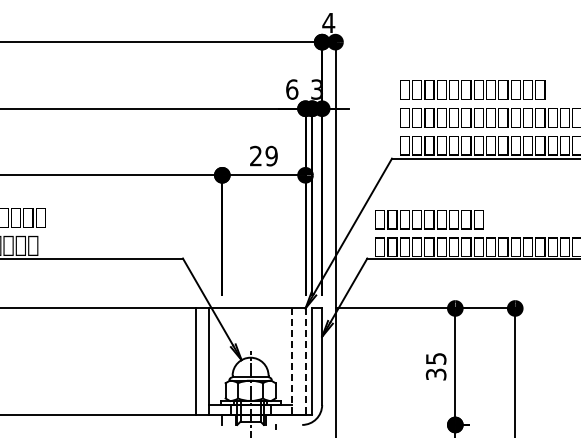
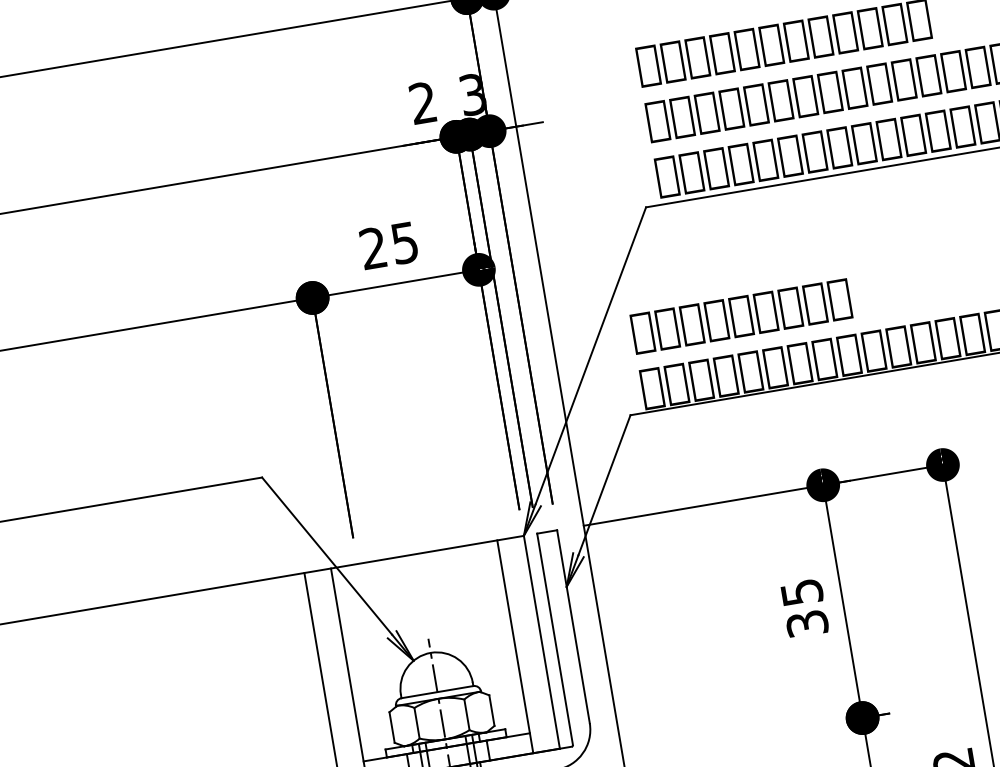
text: (292, 89) -> (423, 102), 6 -> 2
text: (271, 155) -> (404, 241), 29 -> 25
line: (292, 362) -> (516, 648), dashed -> solid
line: (305, 362) -> (542, 643), dashed -> solid

